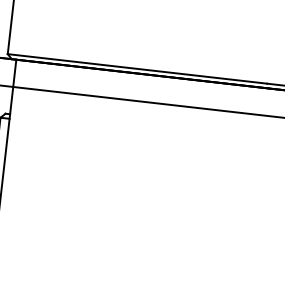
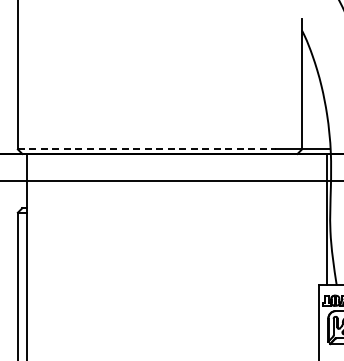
line: (137, 68) -> (146, 149), solid -> dashed

